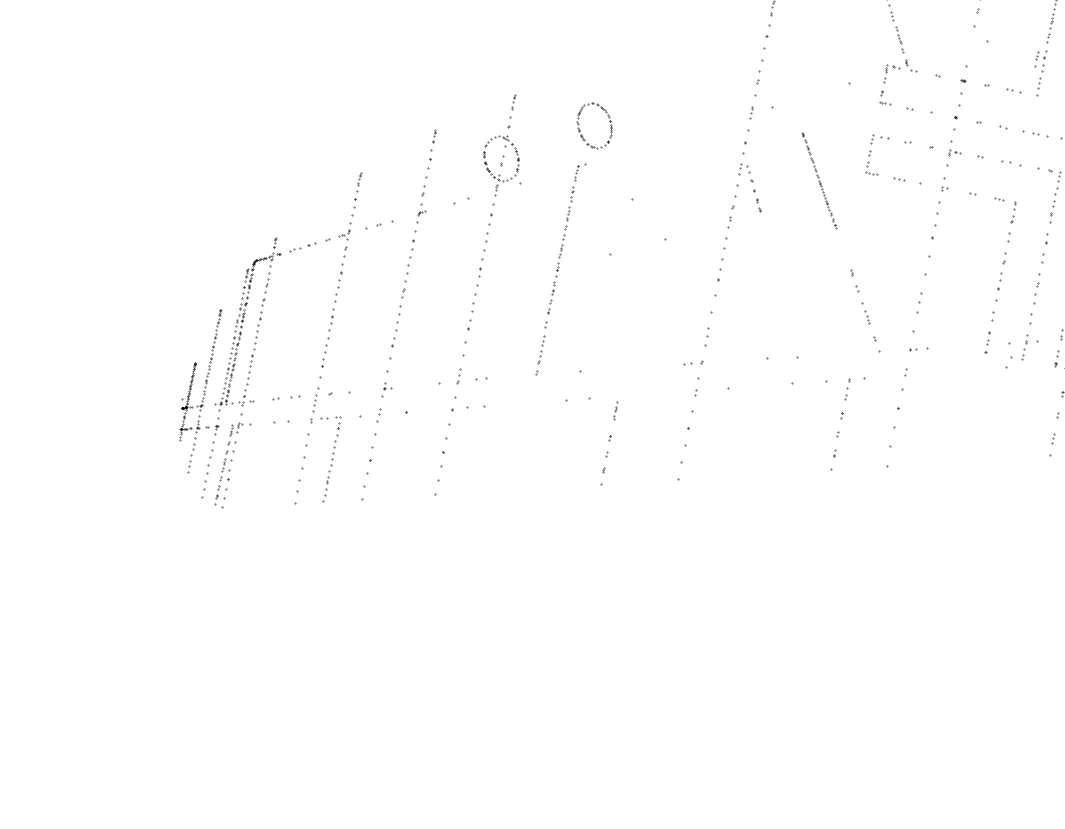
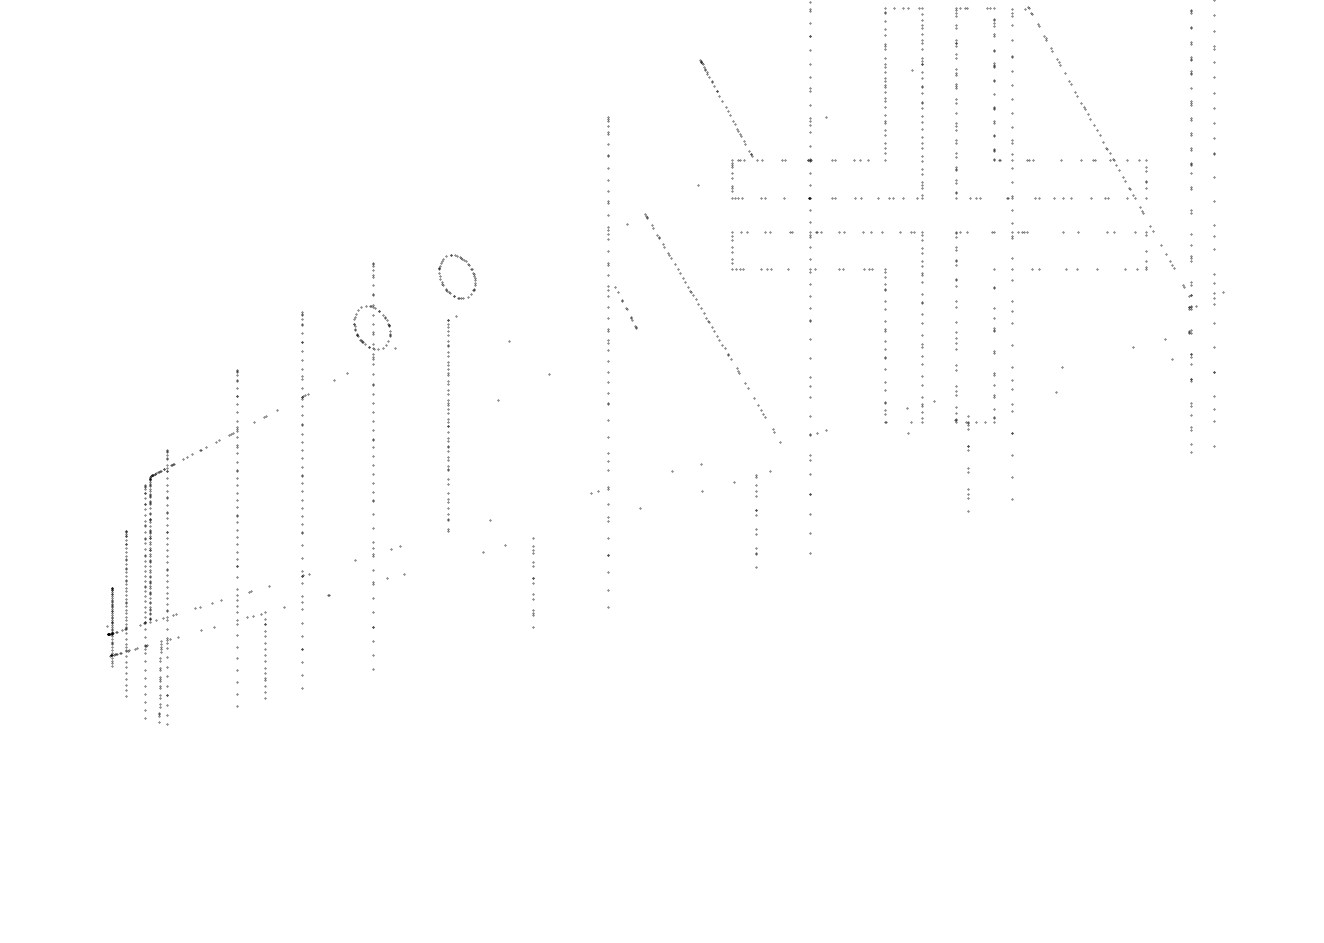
part: (1036, 59) -> (810, 125), moved
part: (819, 180) -> (688, 286), size x1.67
part: (615, 410) -> (533, 552), size x1.67

